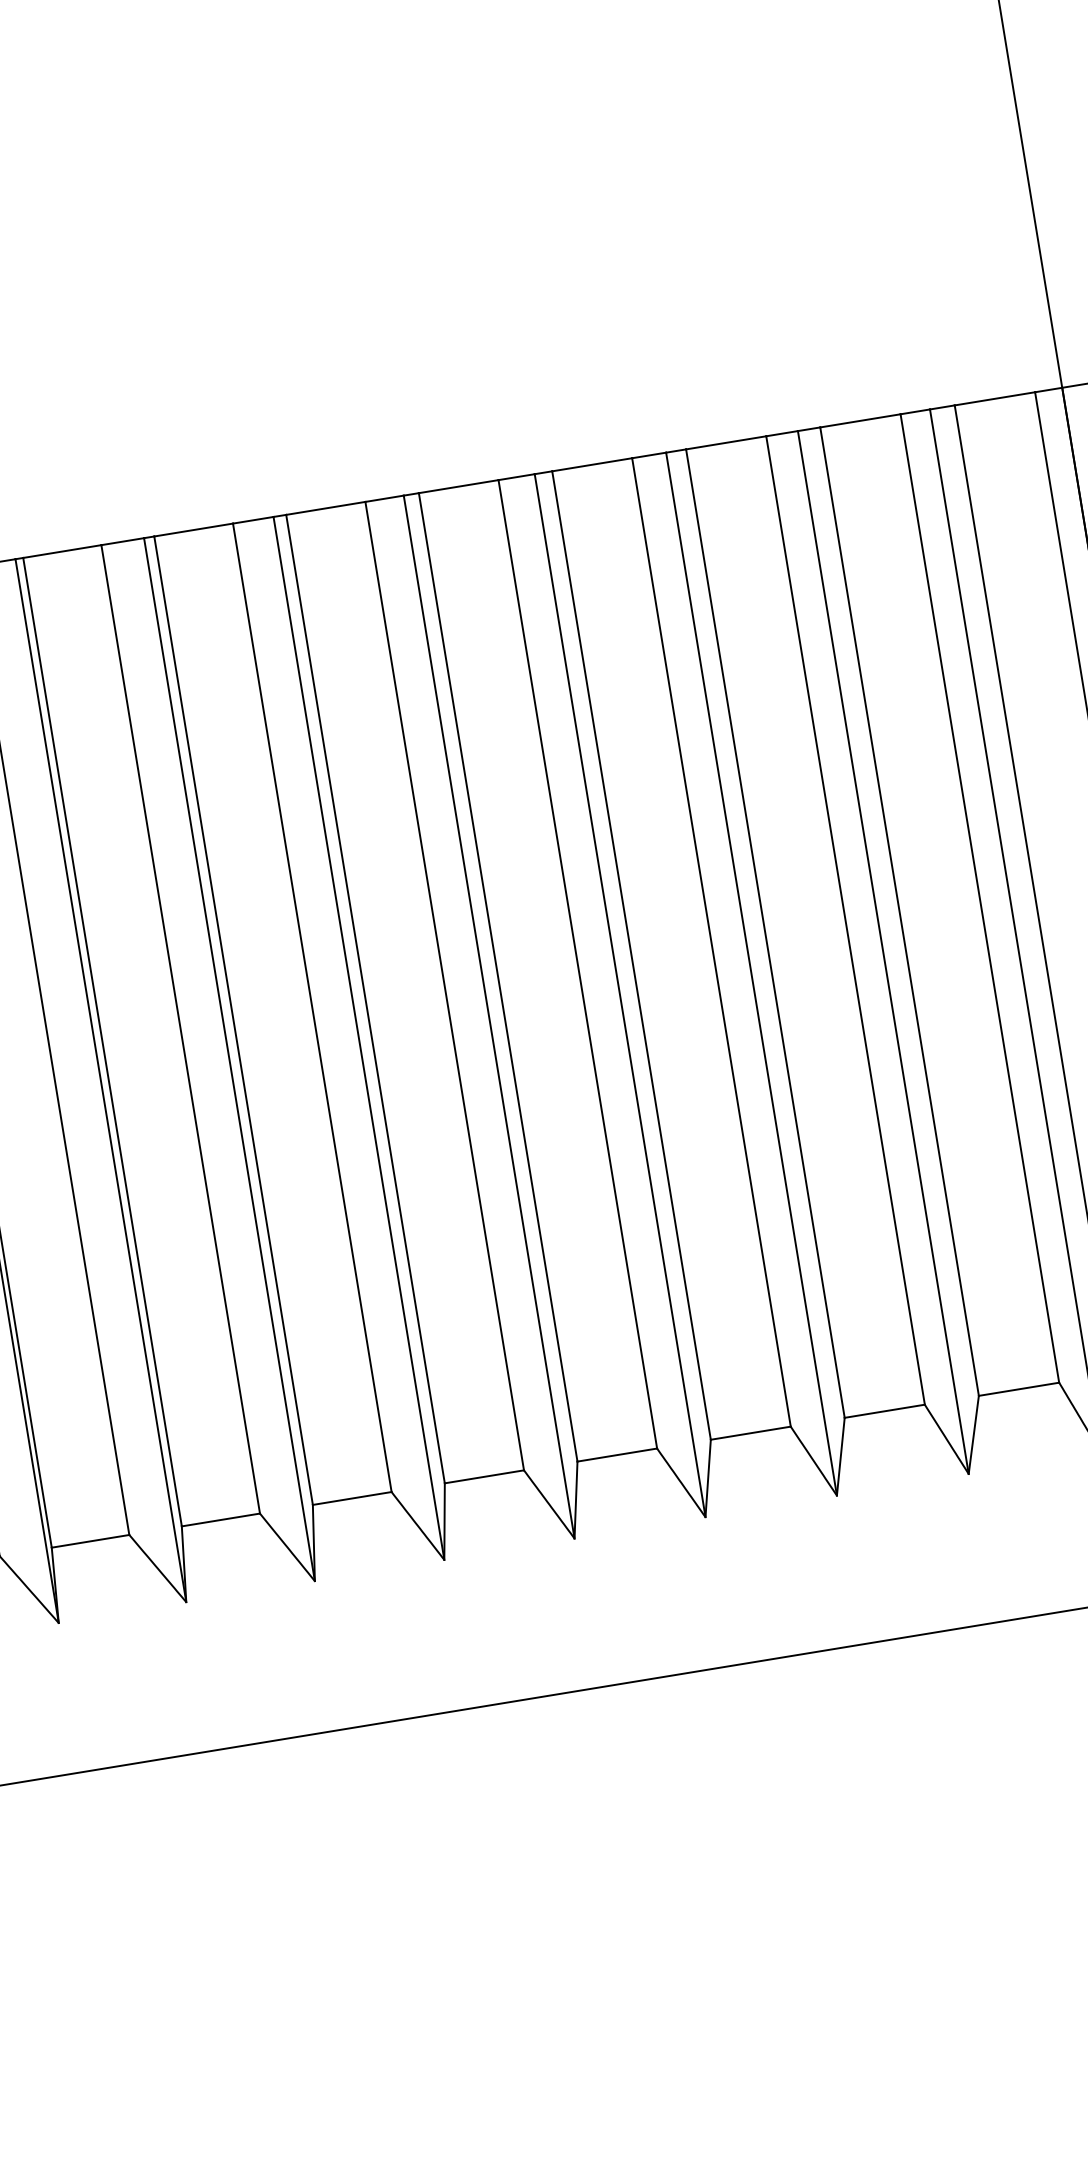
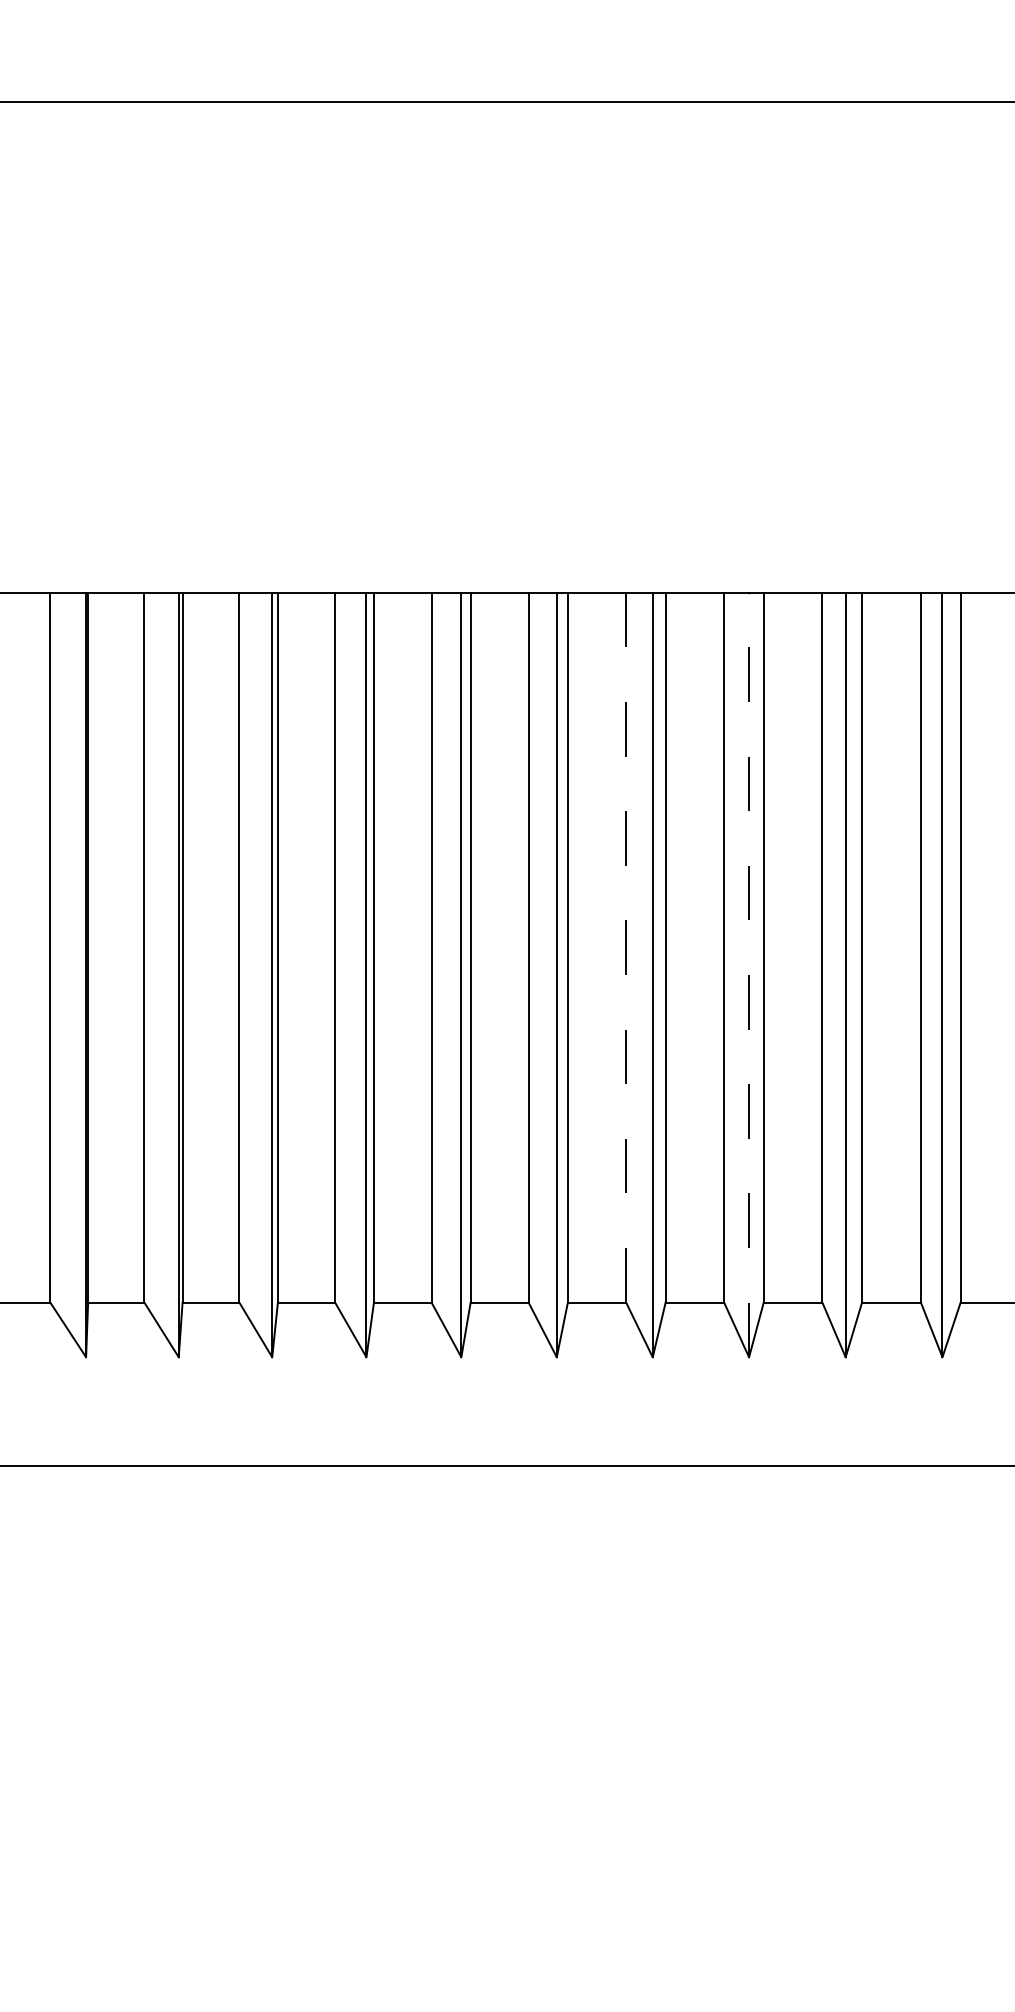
line: (578, 963) -> (626, 947), solid -> dashed
line: (751, 973) -> (749, 974), solid -> dashed

